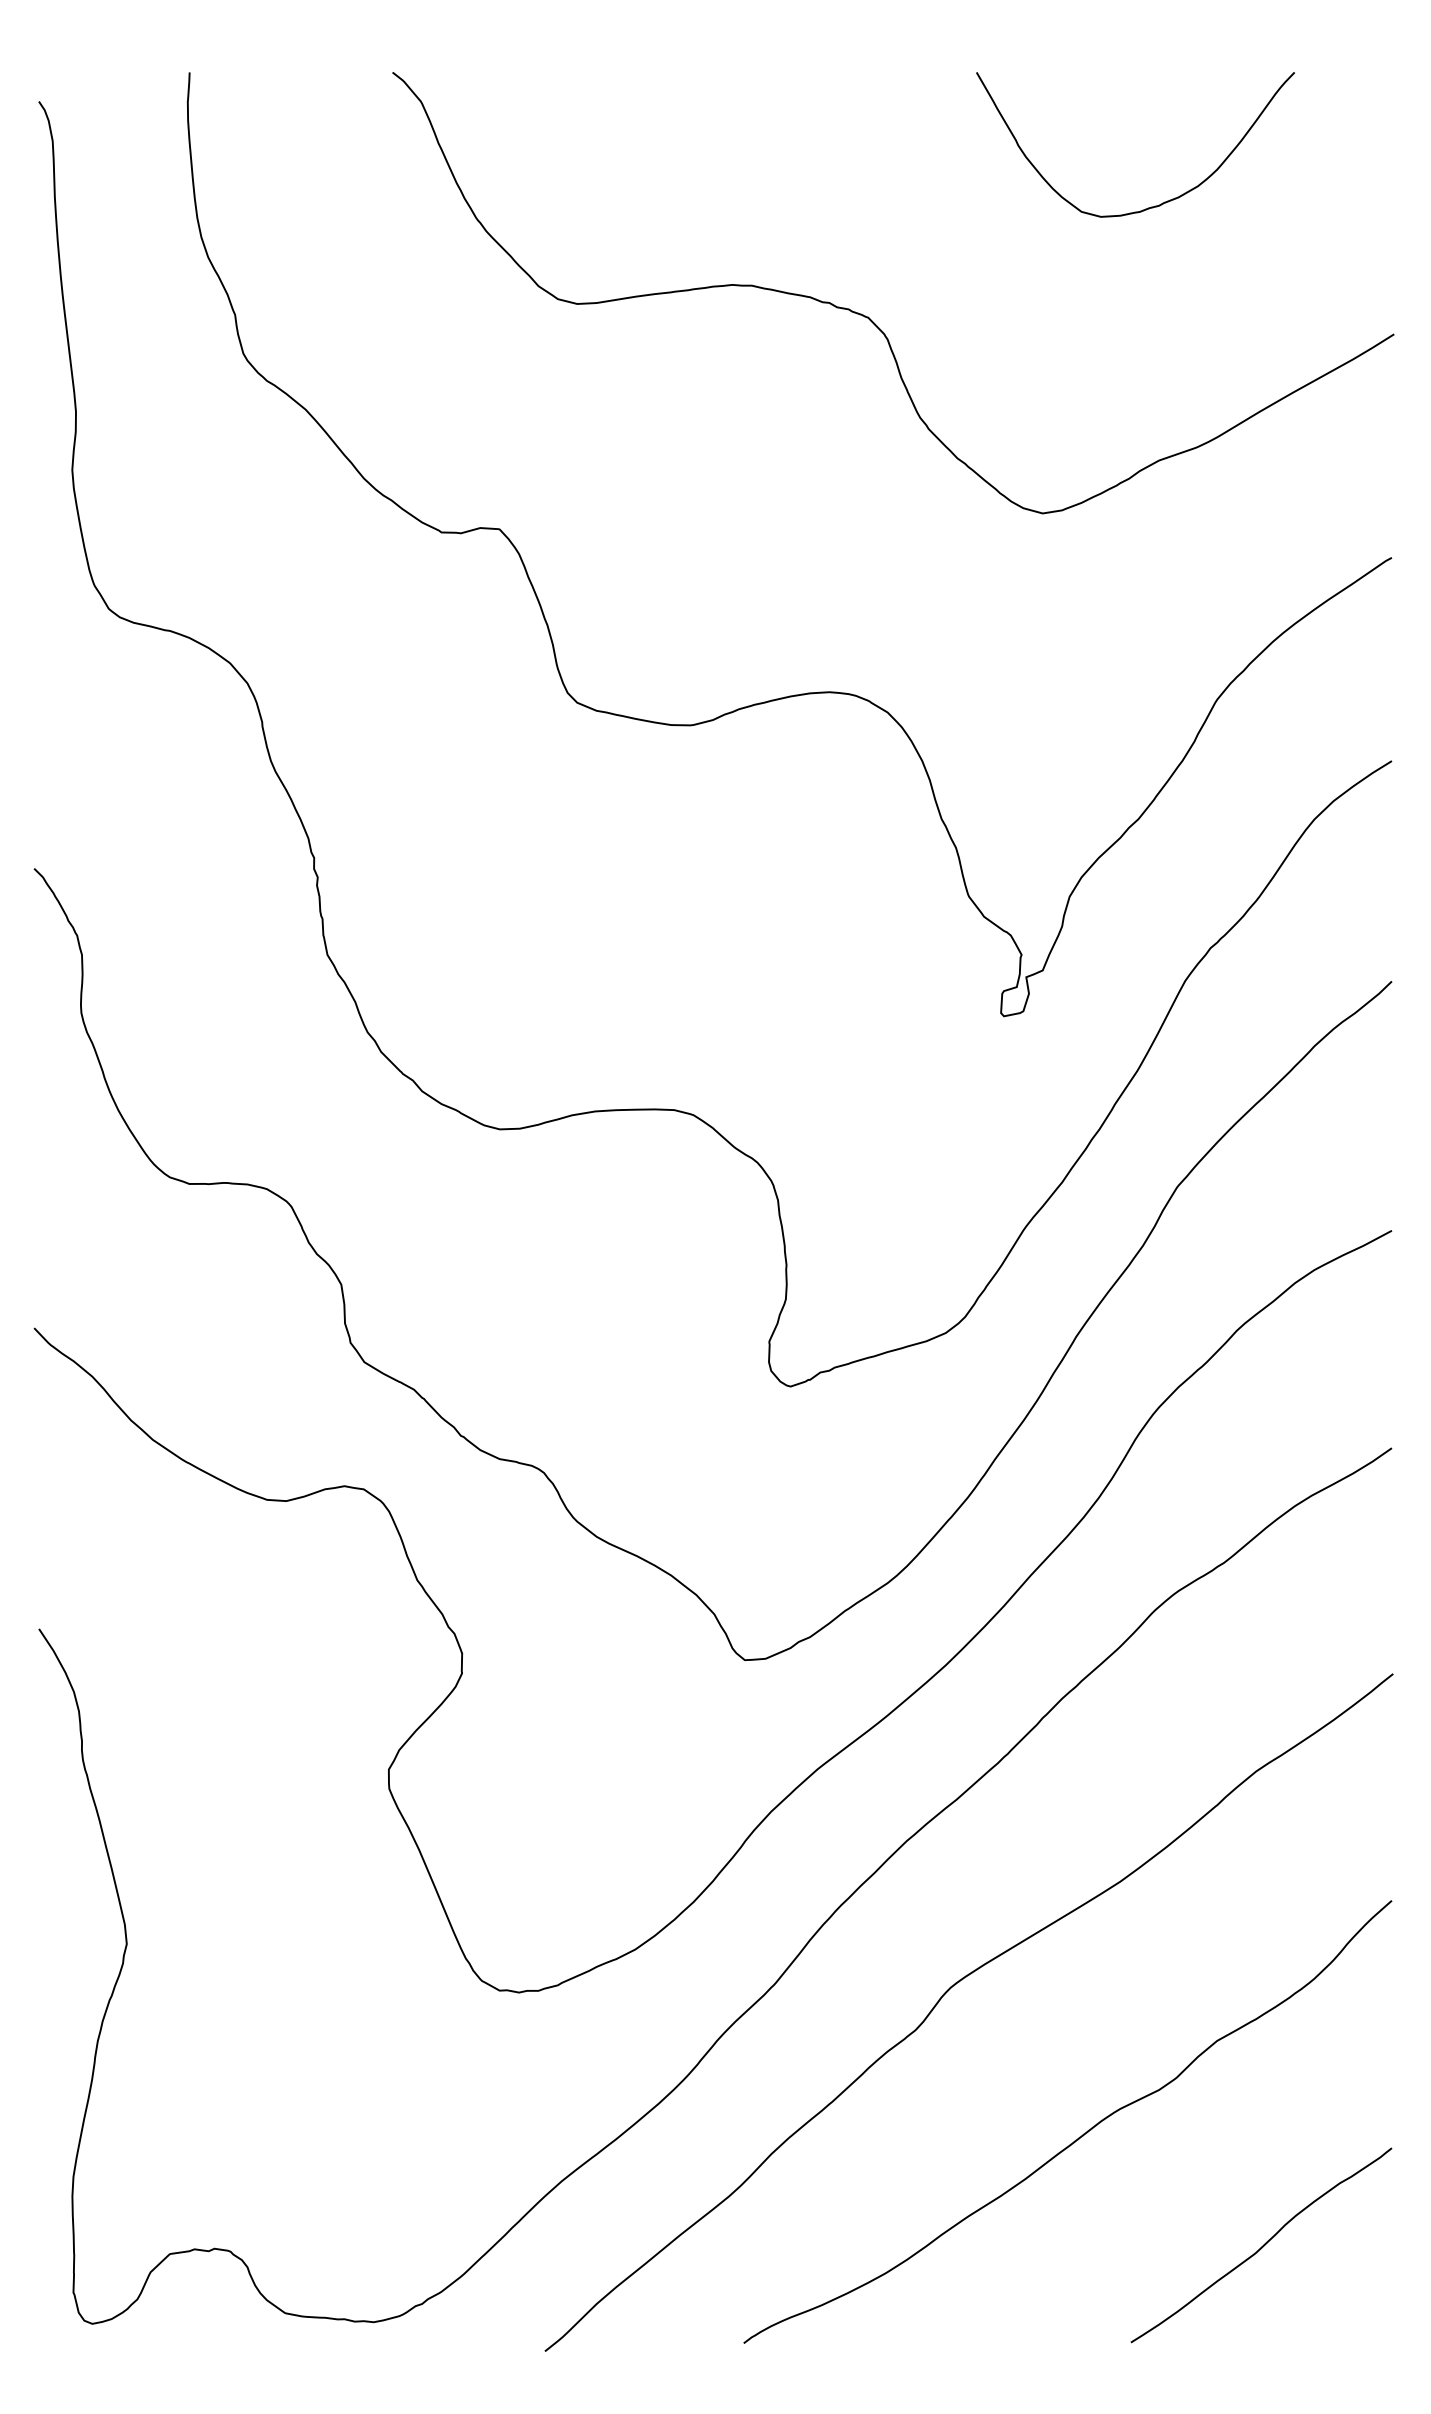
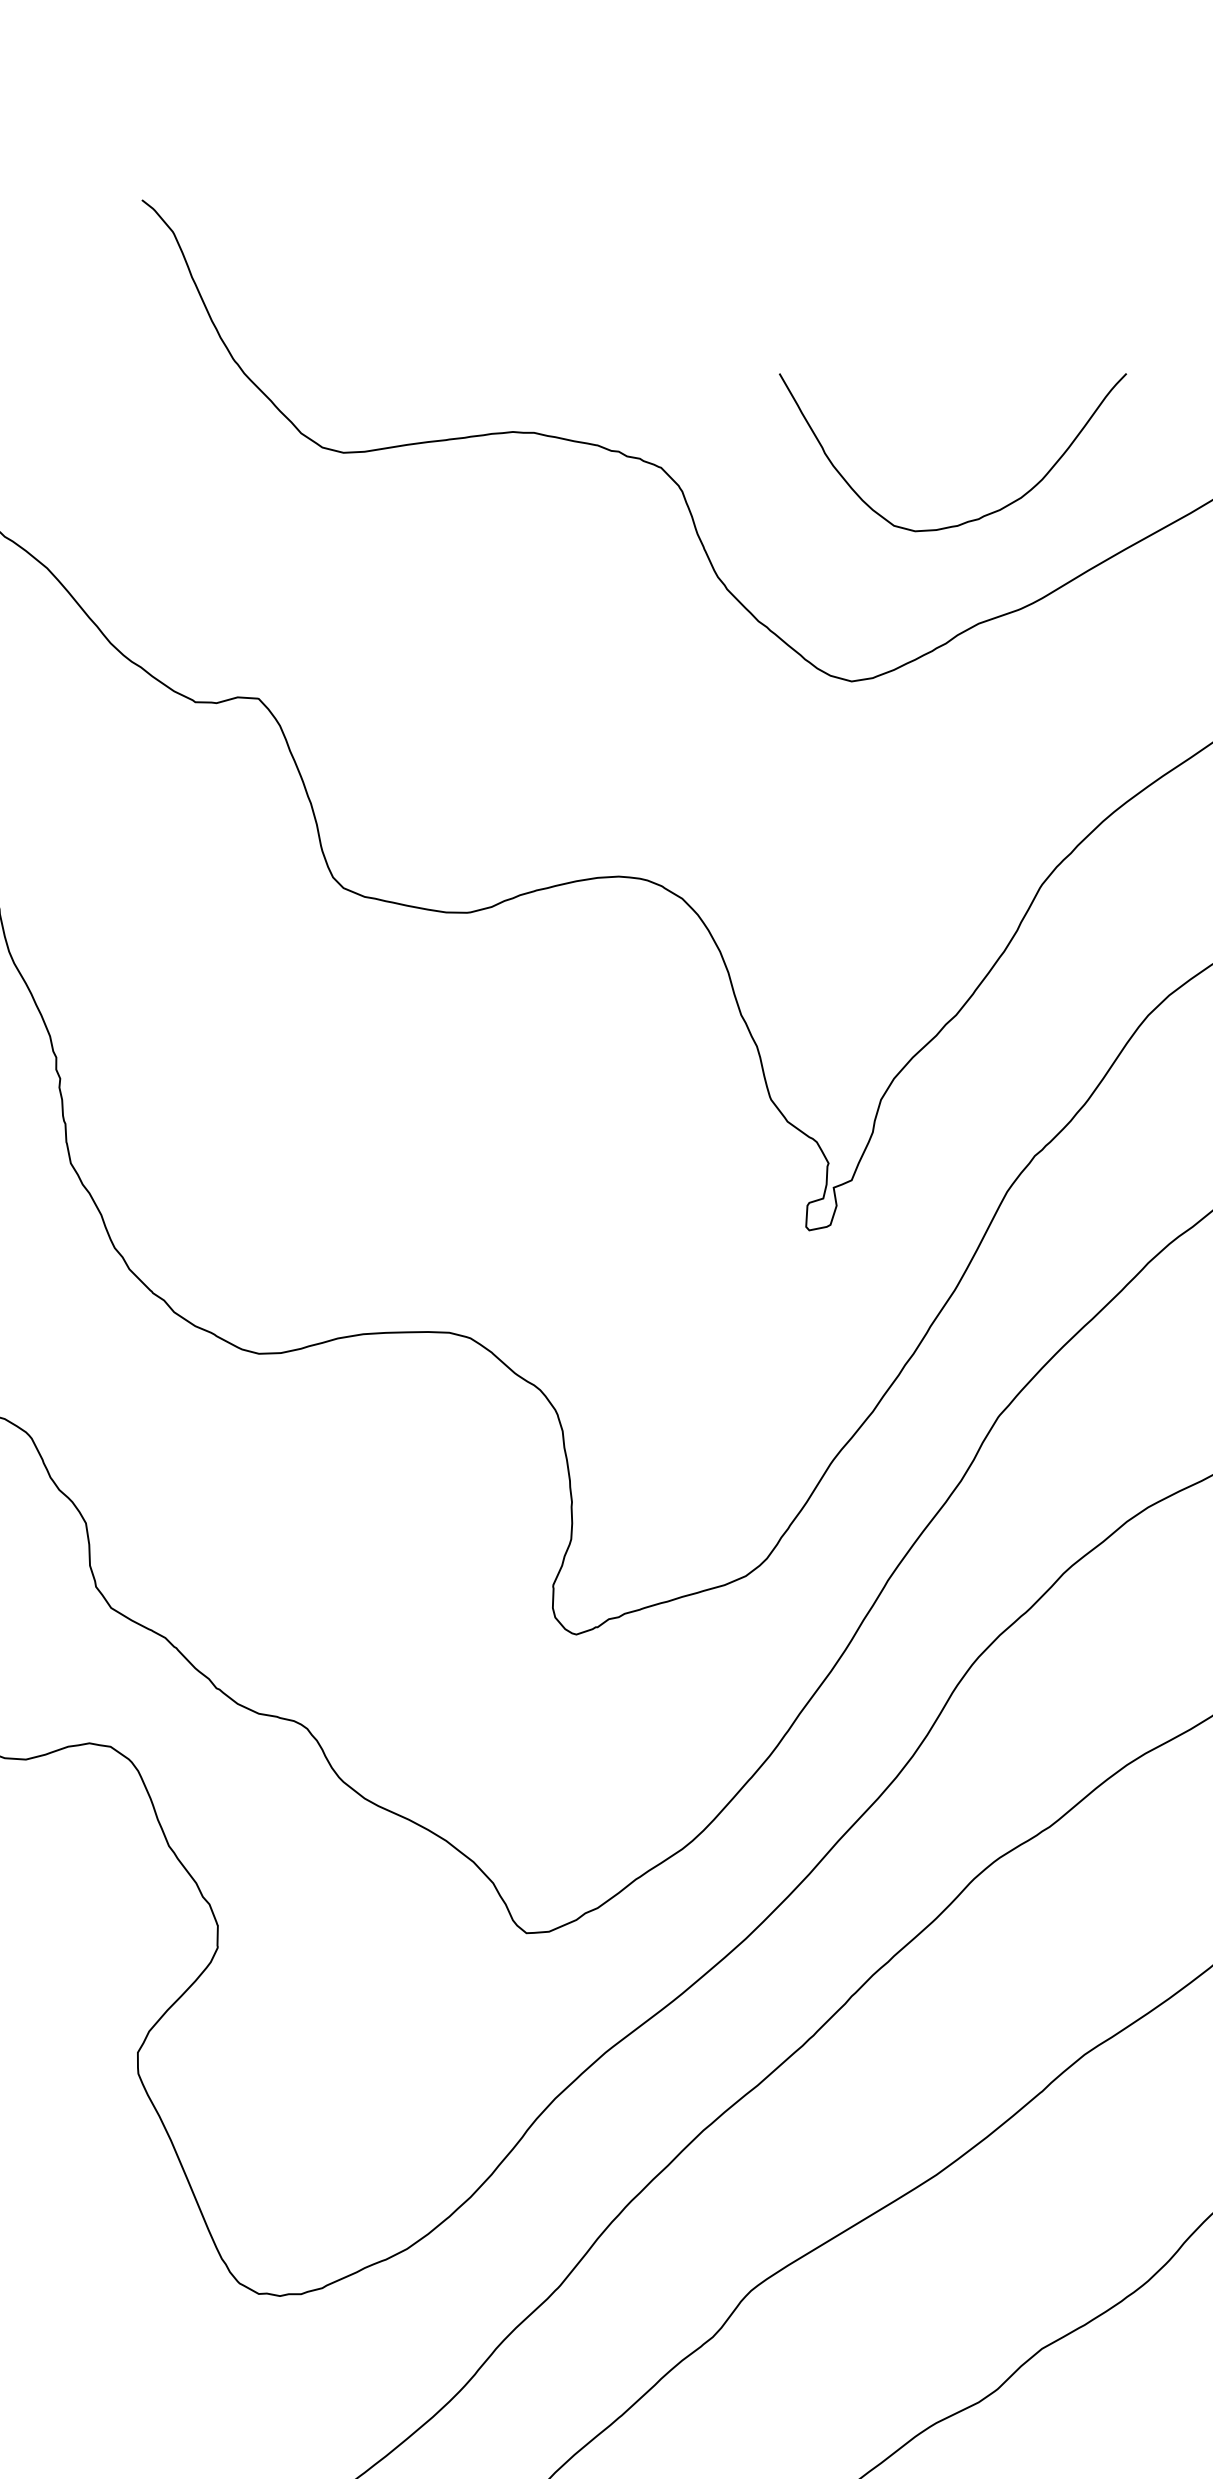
curve: (1164, 201) -> (984, 514), moved

